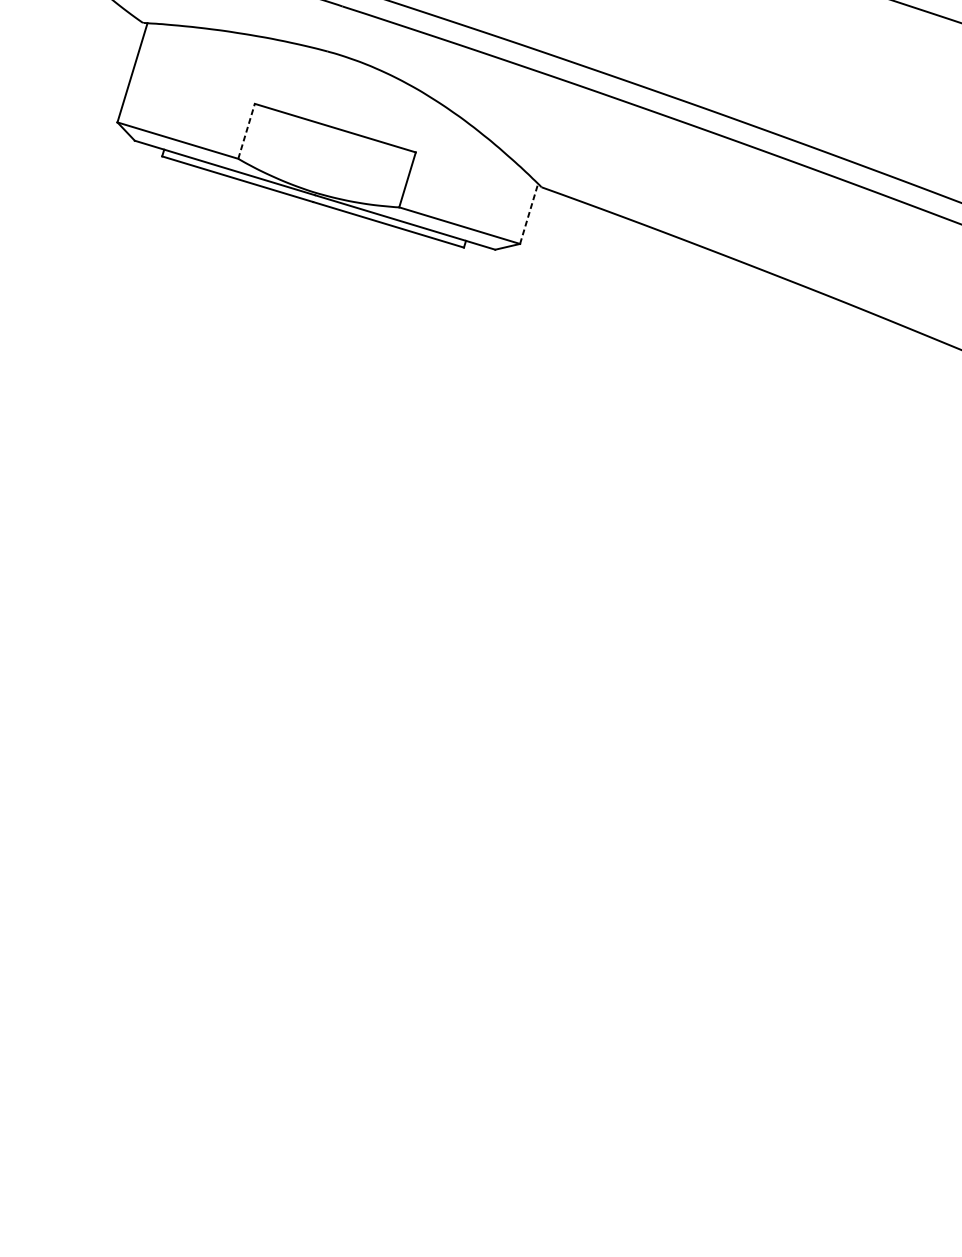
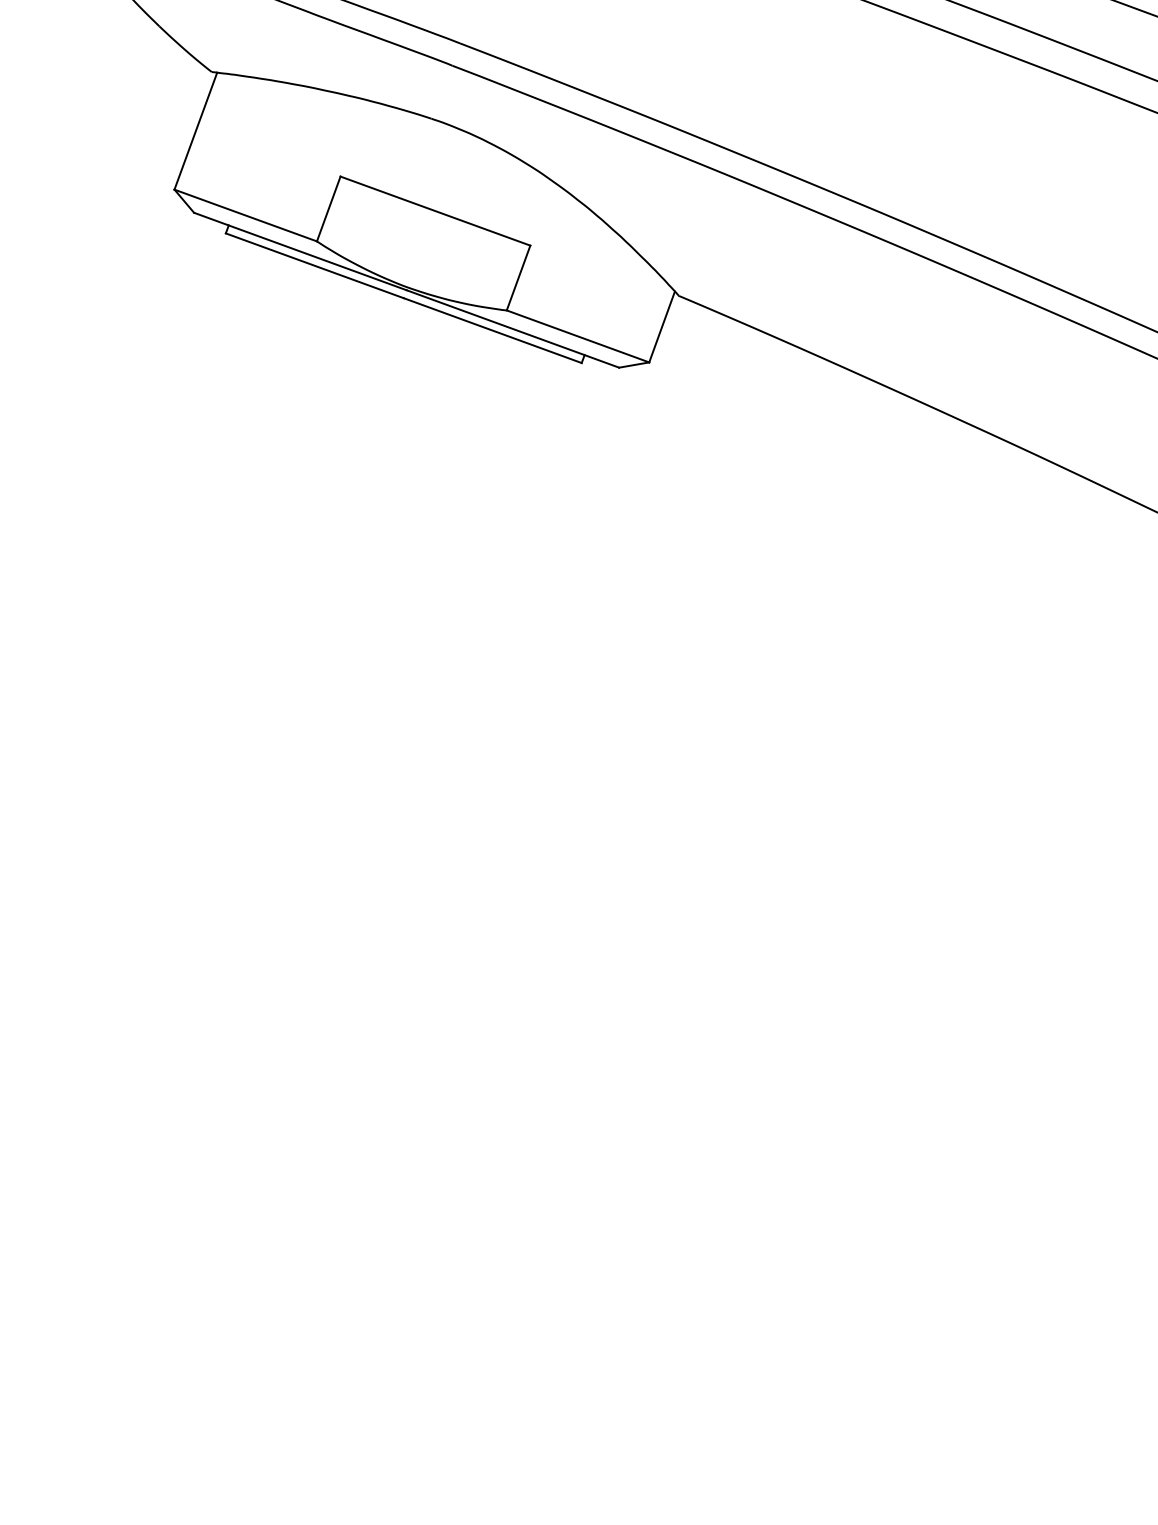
line: (246, 130) -> (328, 208), dashed -> solid
line: (529, 213) -> (662, 326), dashed -> solid

